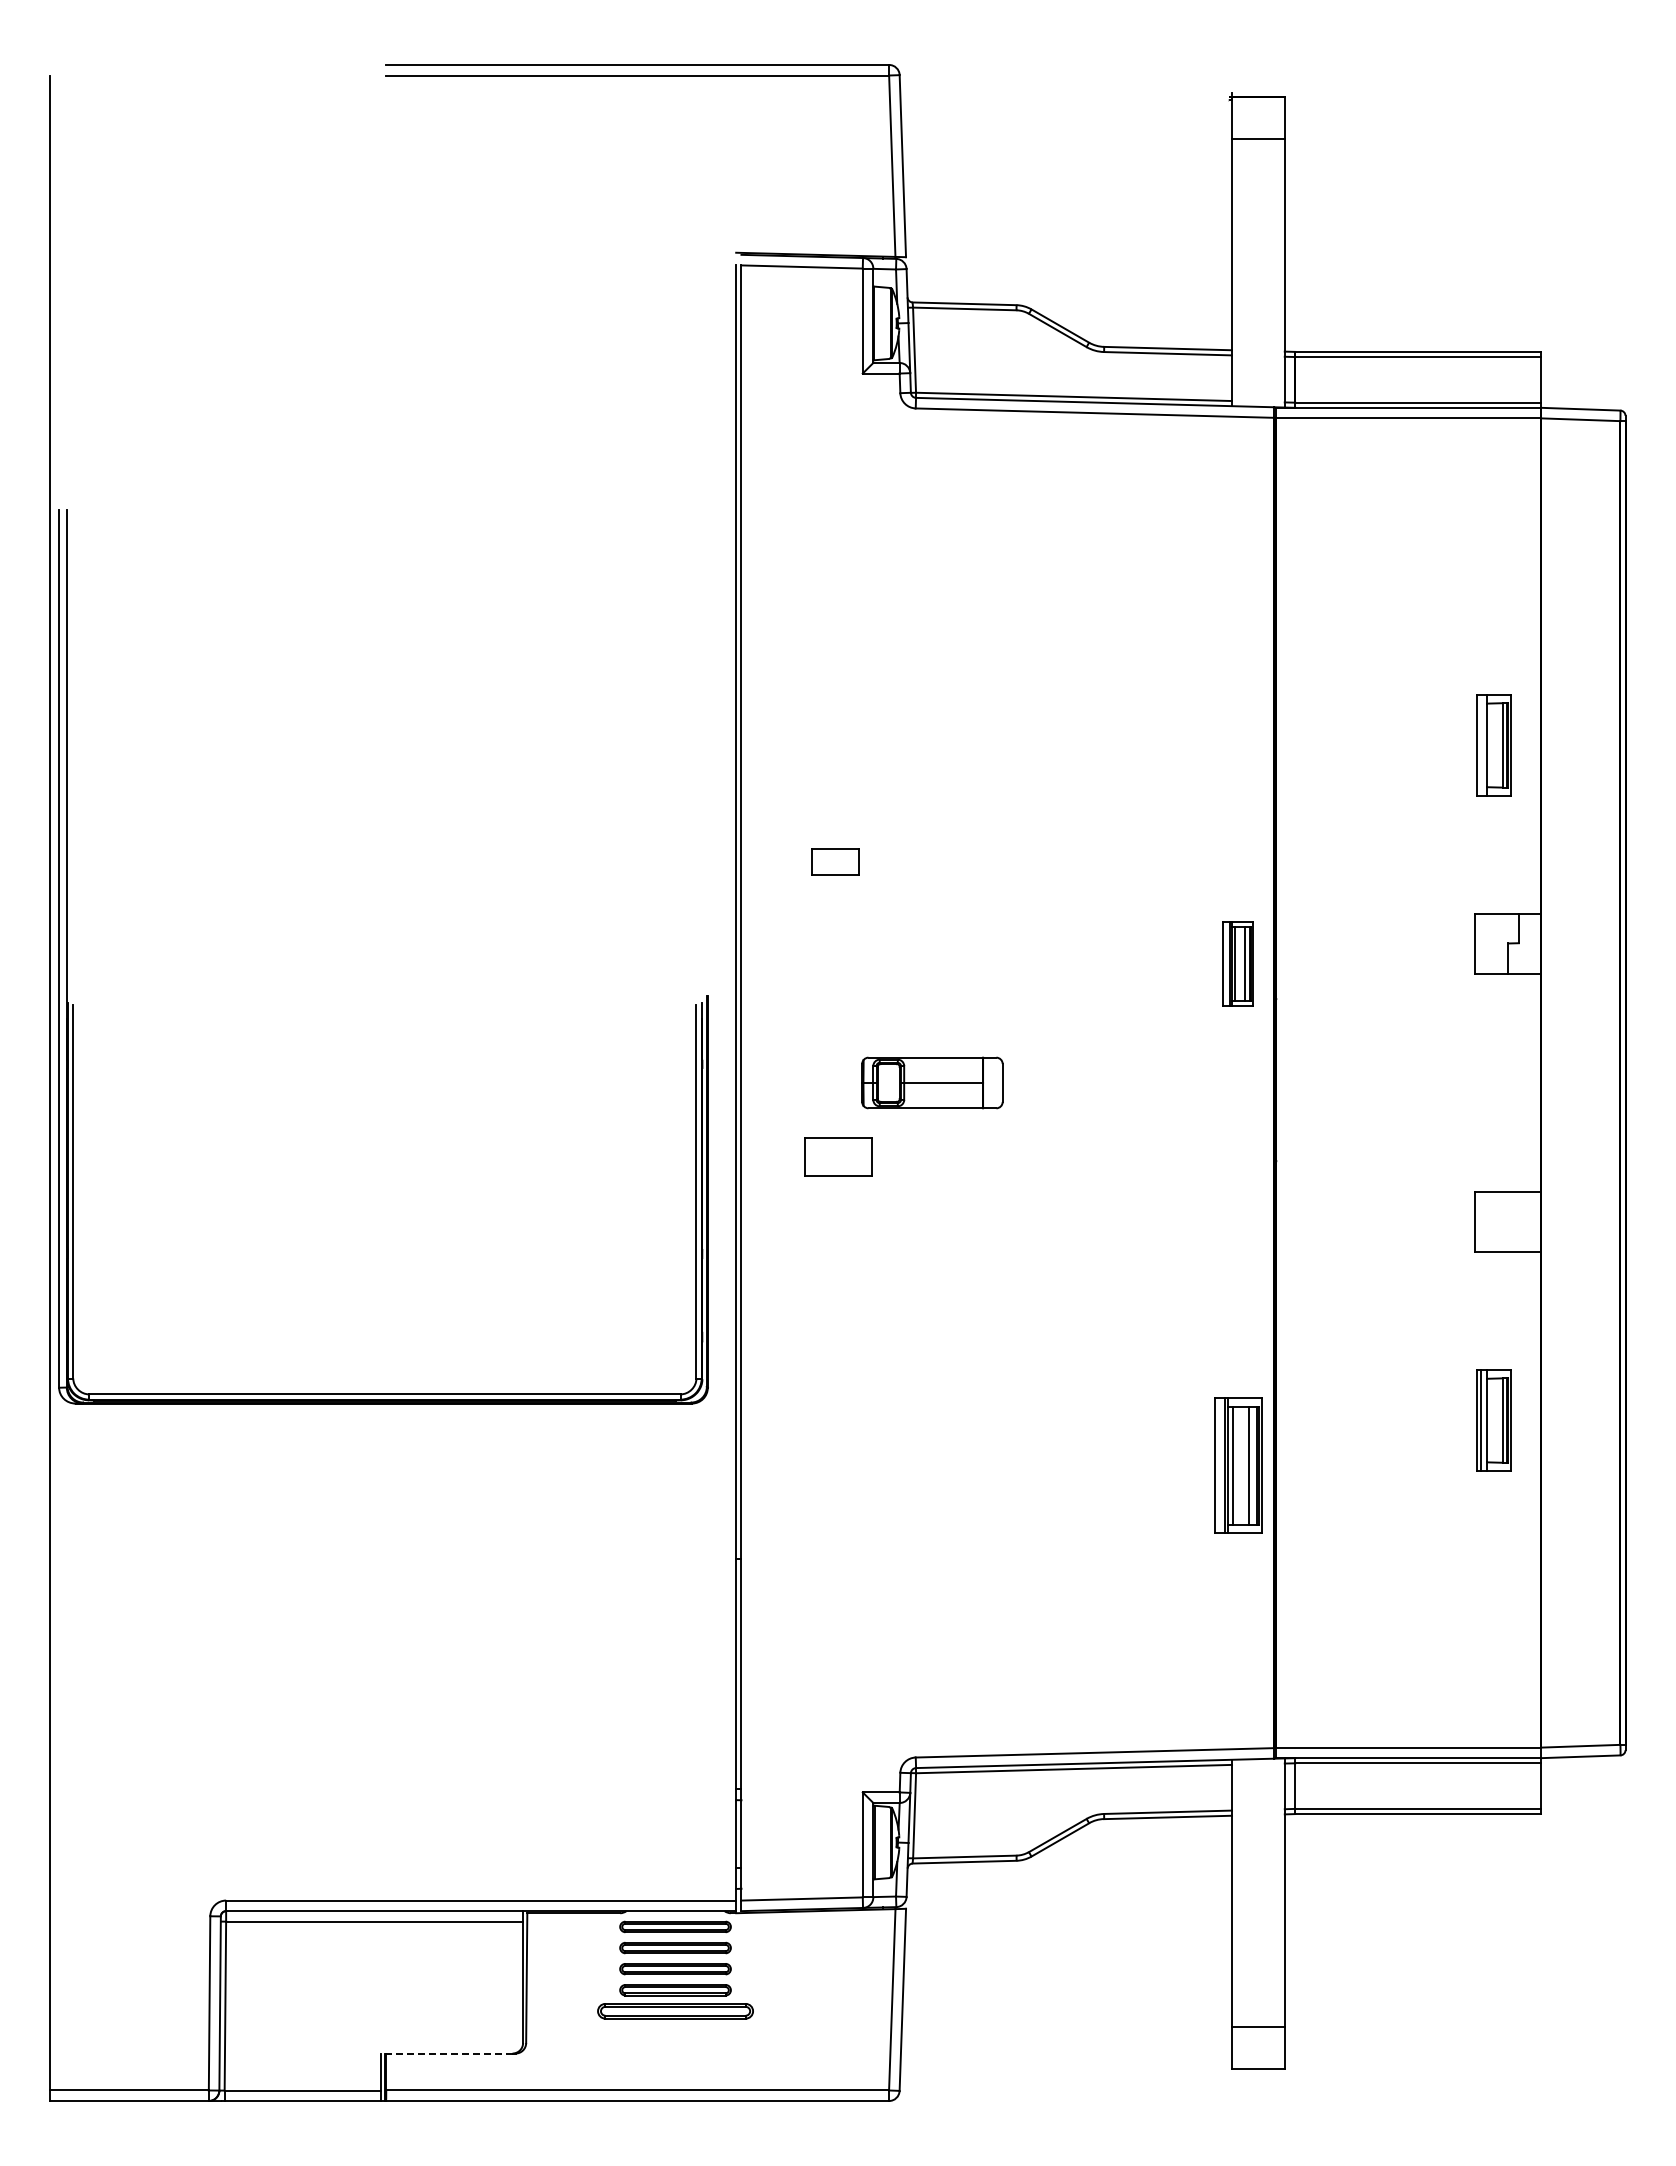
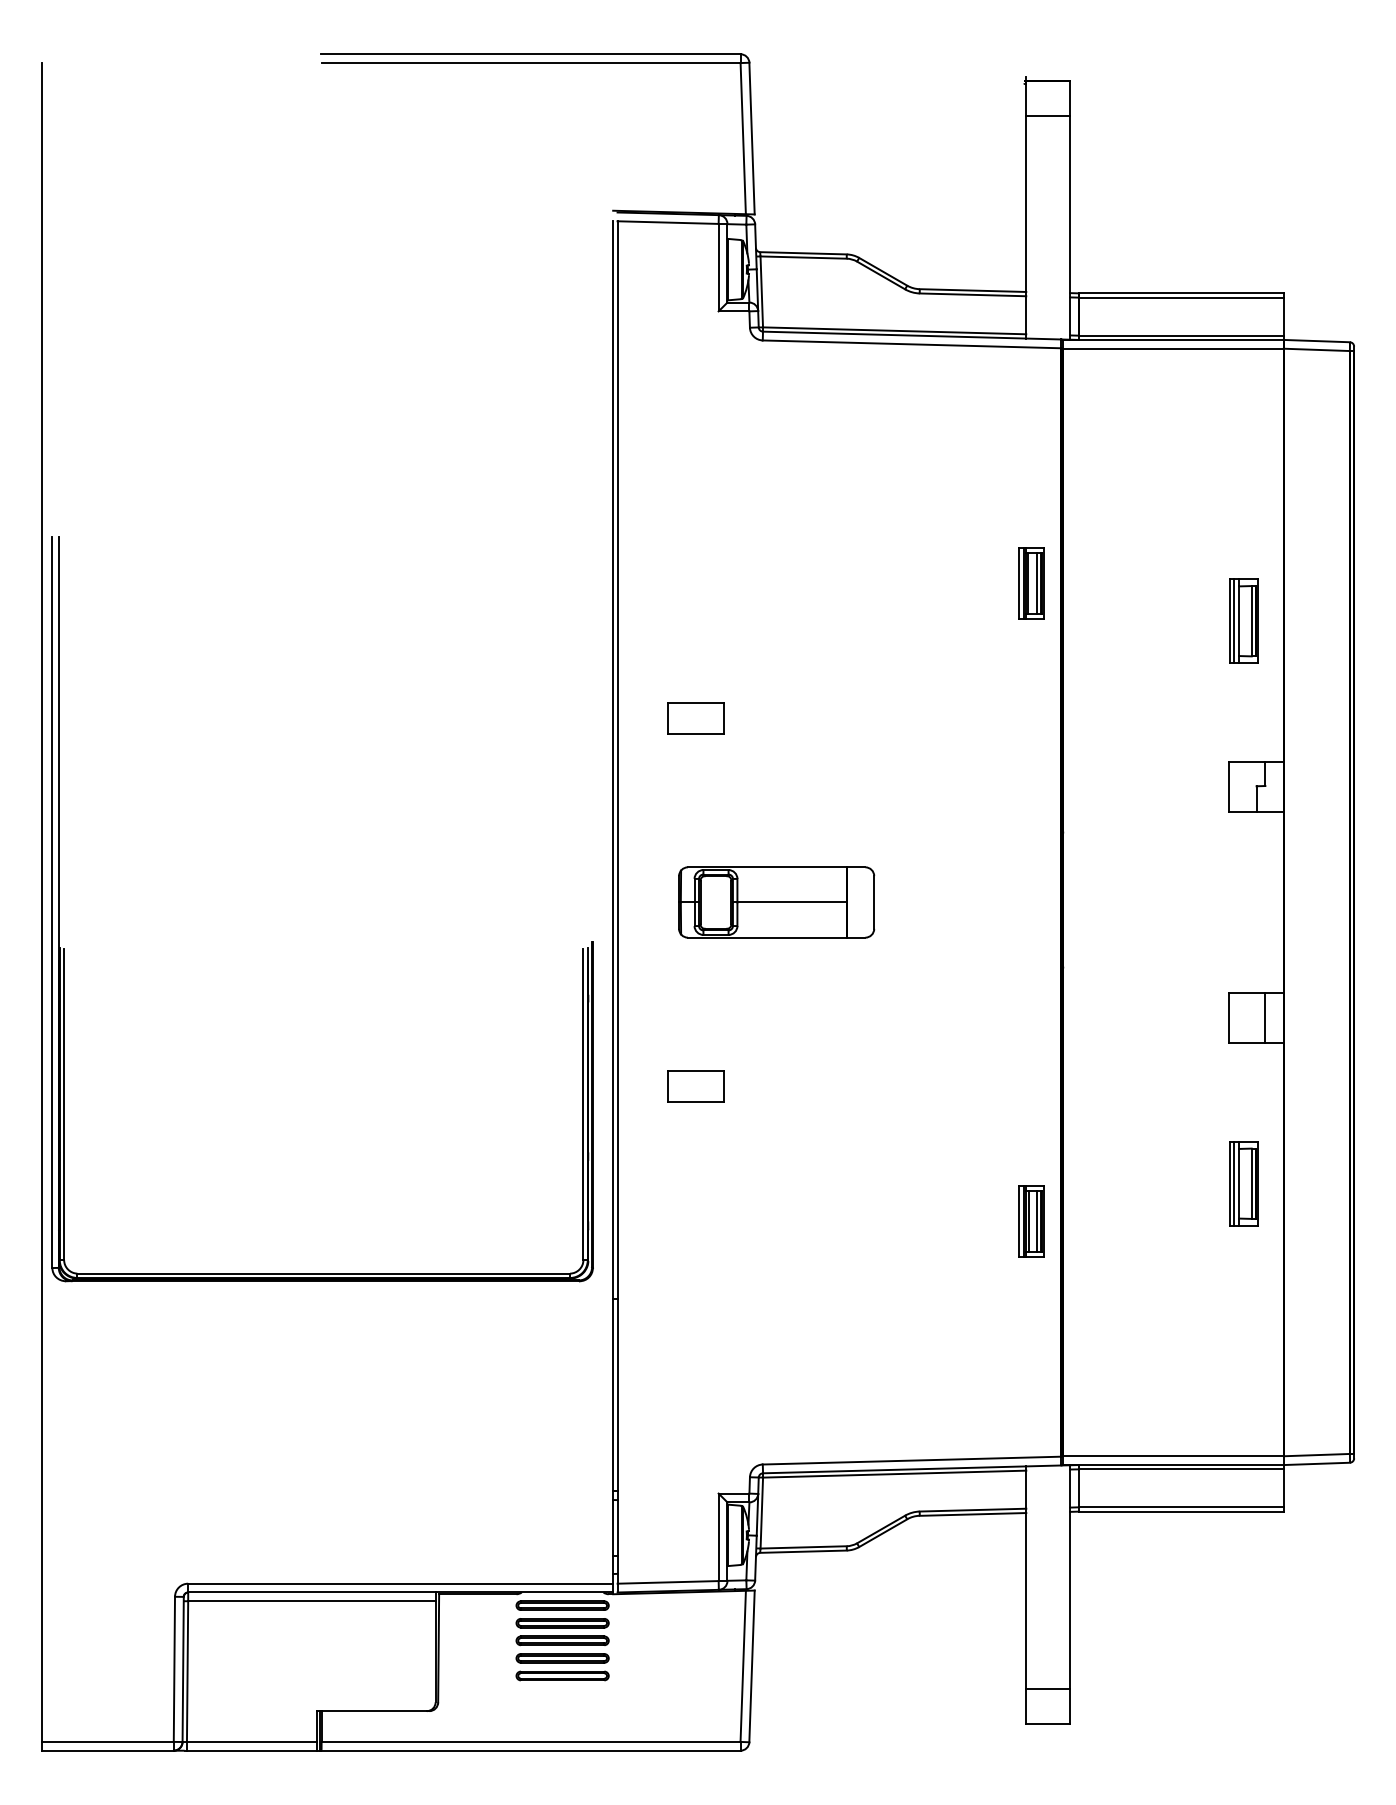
line: (1481, 745) -> (1234, 621), added
part: (835, 861) -> (695, 717), size x1.43
part: (1237, 963) -> (1030, 582), moved
part: (73, 1004) -> (64, 948), moved
part: (932, 1082) -> (776, 902), size x1.67
part: (838, 1156) -> (695, 1086), moved
line: (1518, 1221) -> (1264, 1017), added
part: (1237, 1465) -> (1030, 1221), size x0.62
part: (675, 2011) -> (562, 1676), size x0.71
line: (446, 2053) -> (371, 1711), dashed -> solid

